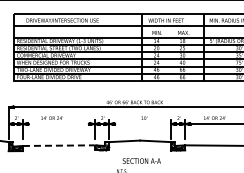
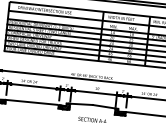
line: (58, 124) -> (33, 86), added
line: (145, 124) -> (98, 93), added
line: (58, 145) -> (32, 102), dashed -> solid

